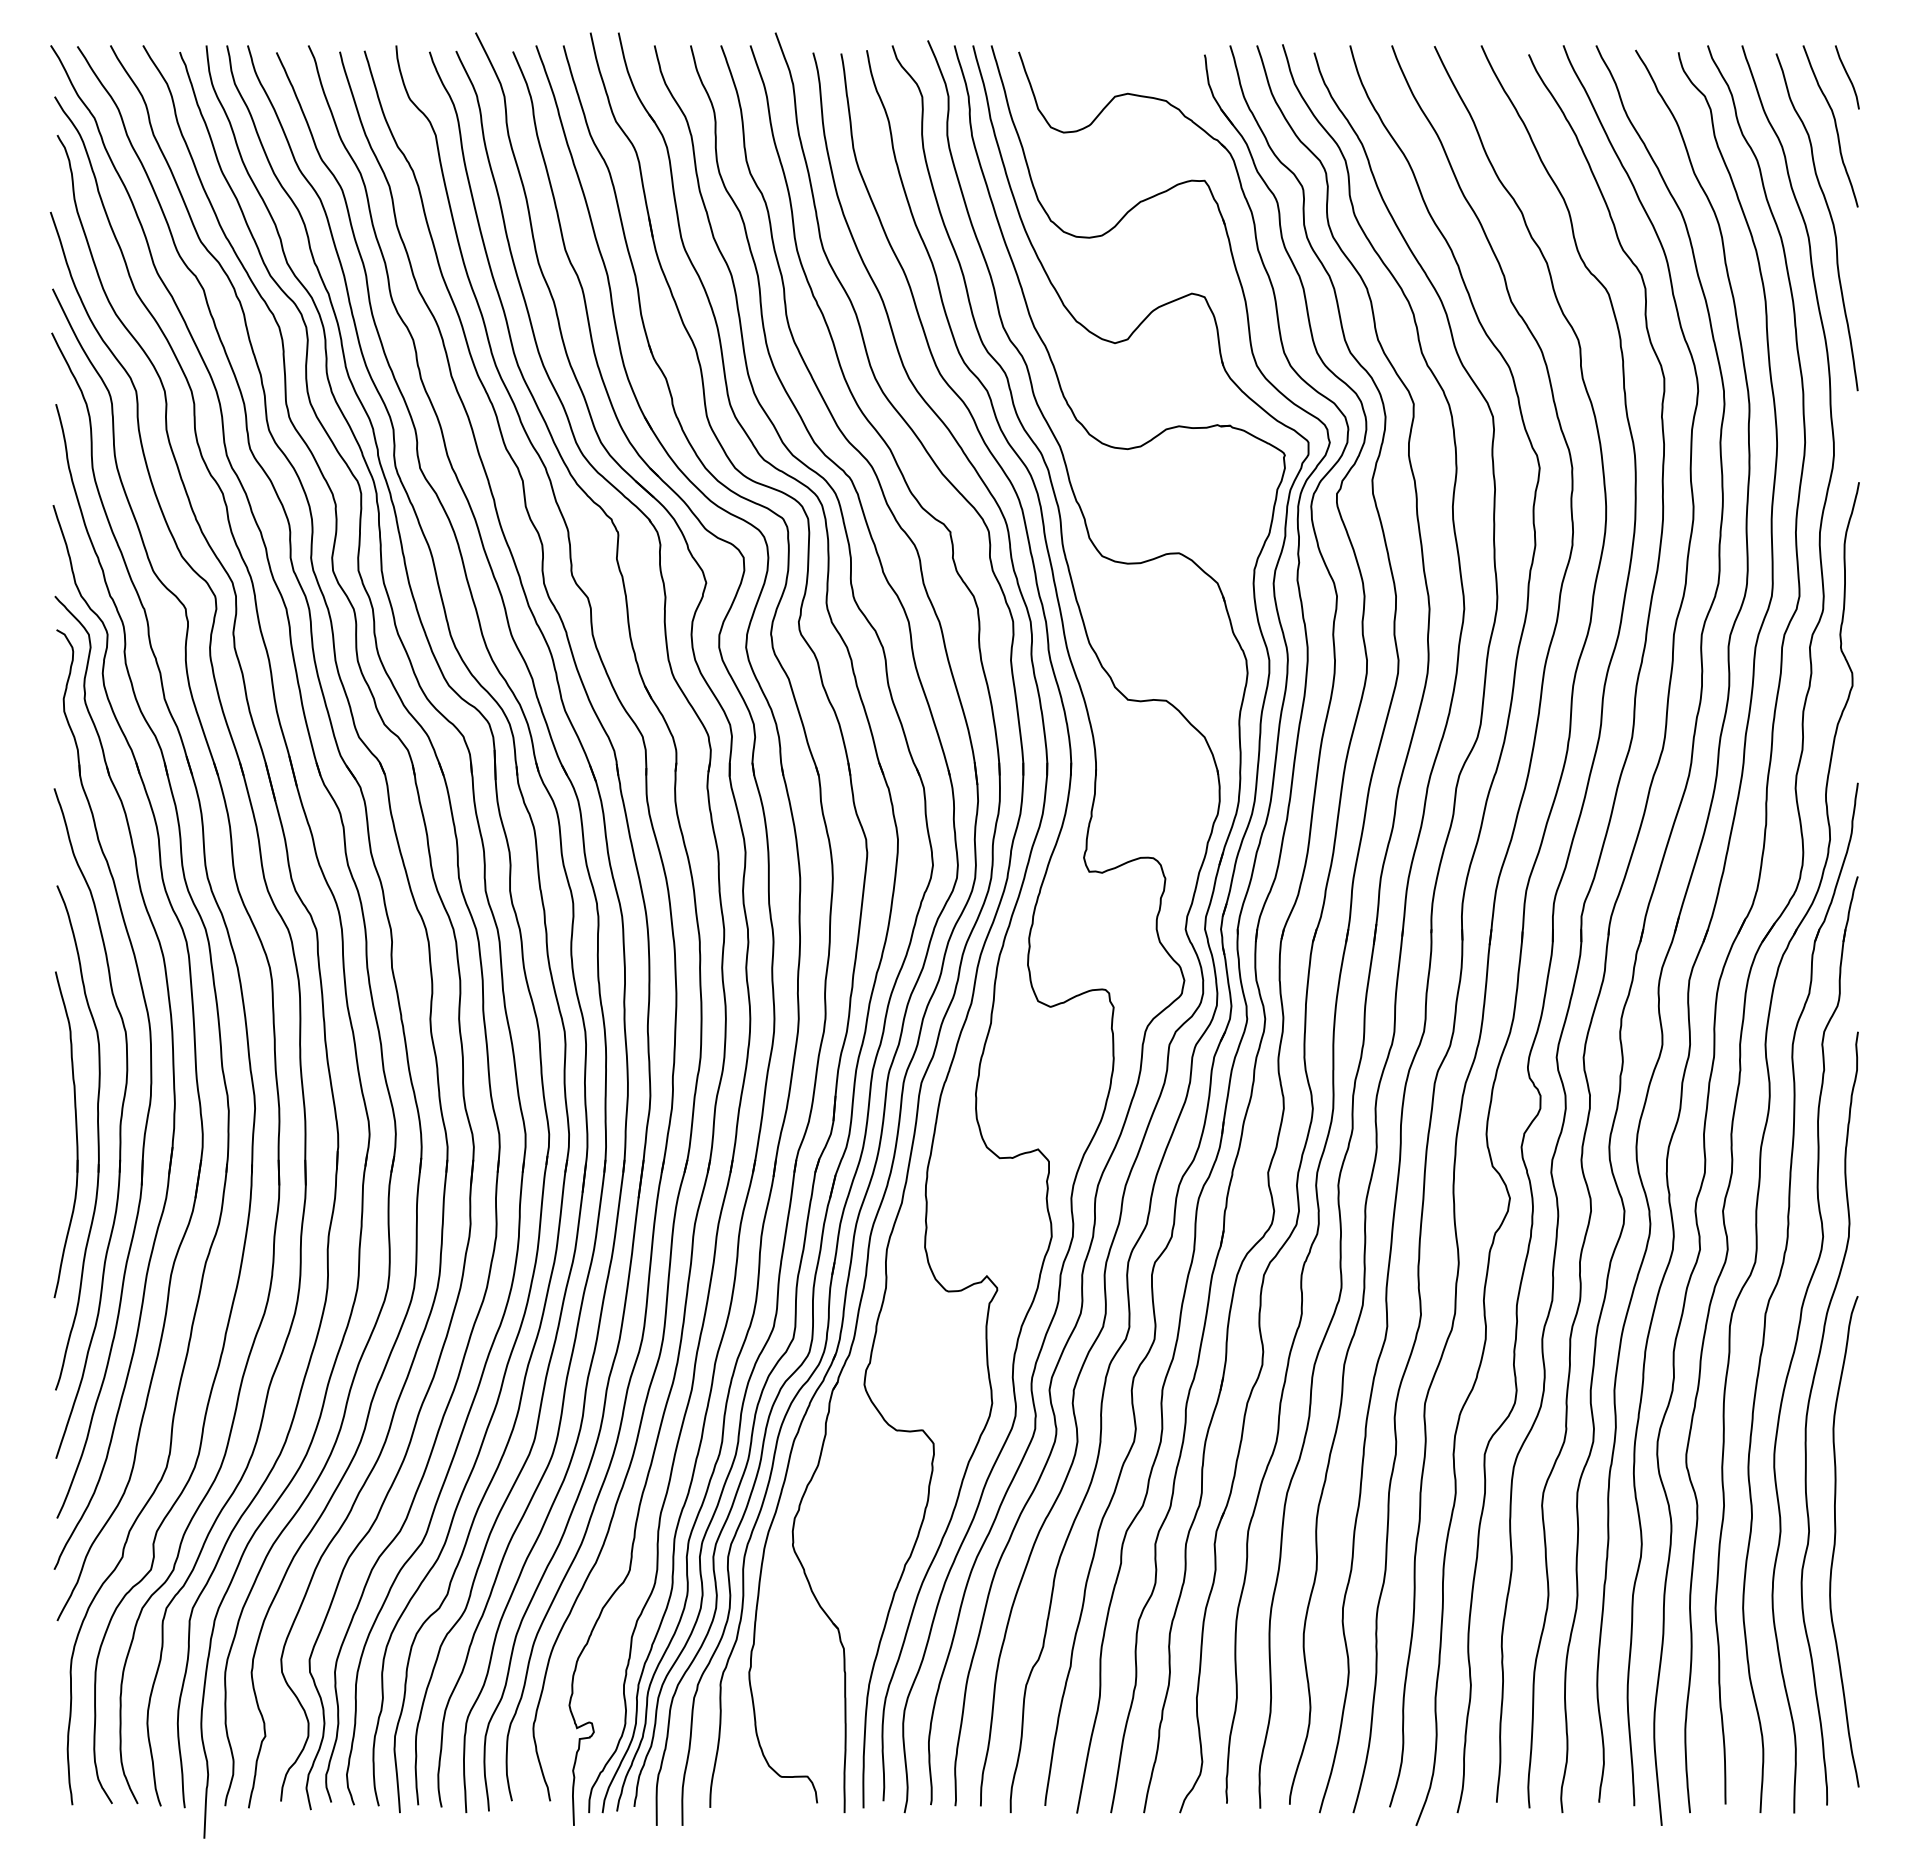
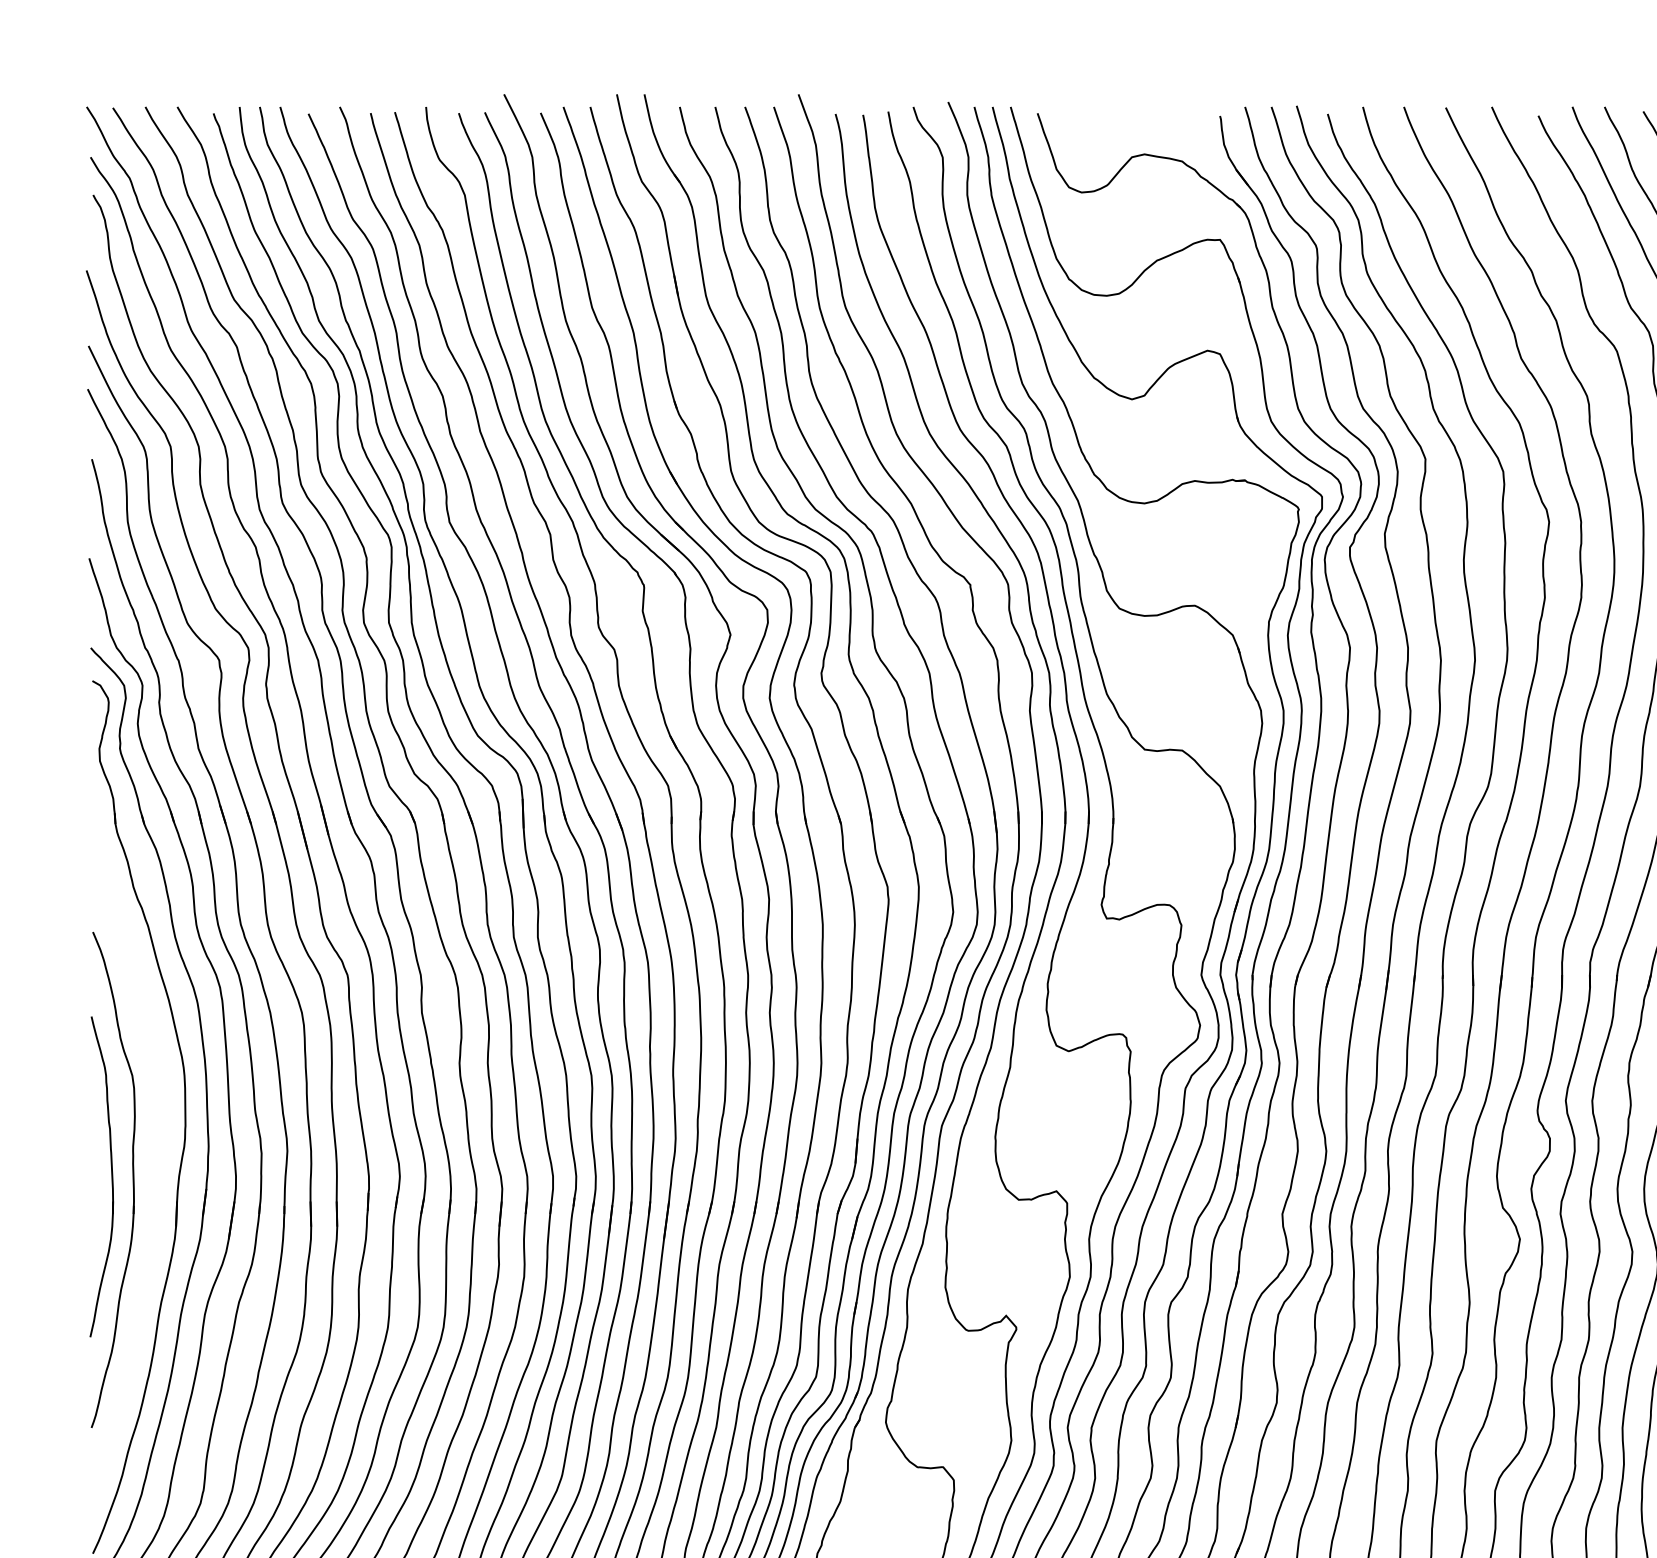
part: (119, 1123) -> (154, 1165), removed

